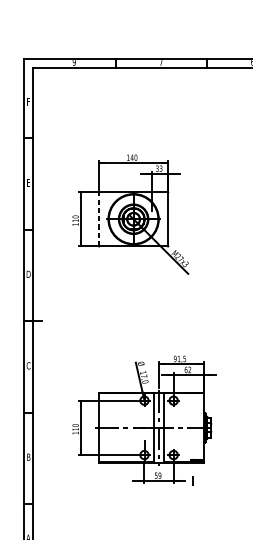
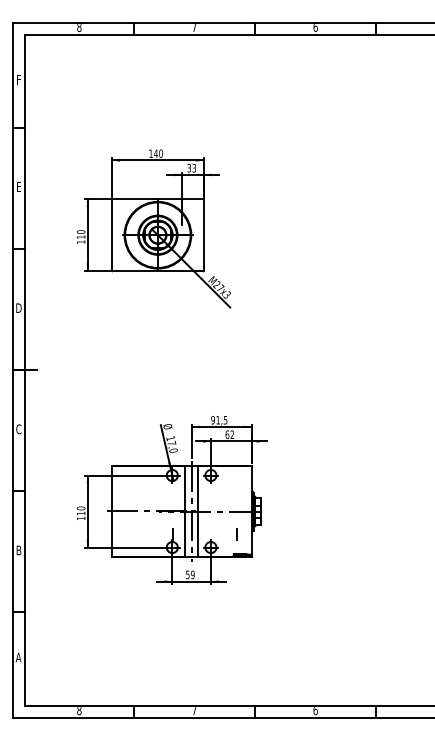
text: (74, 62) -> (79, 27), 9 -> 8
line: (99, 219) -> (112, 235), dashed -> solid
line: (192, 481) -> (236, 534), moved

